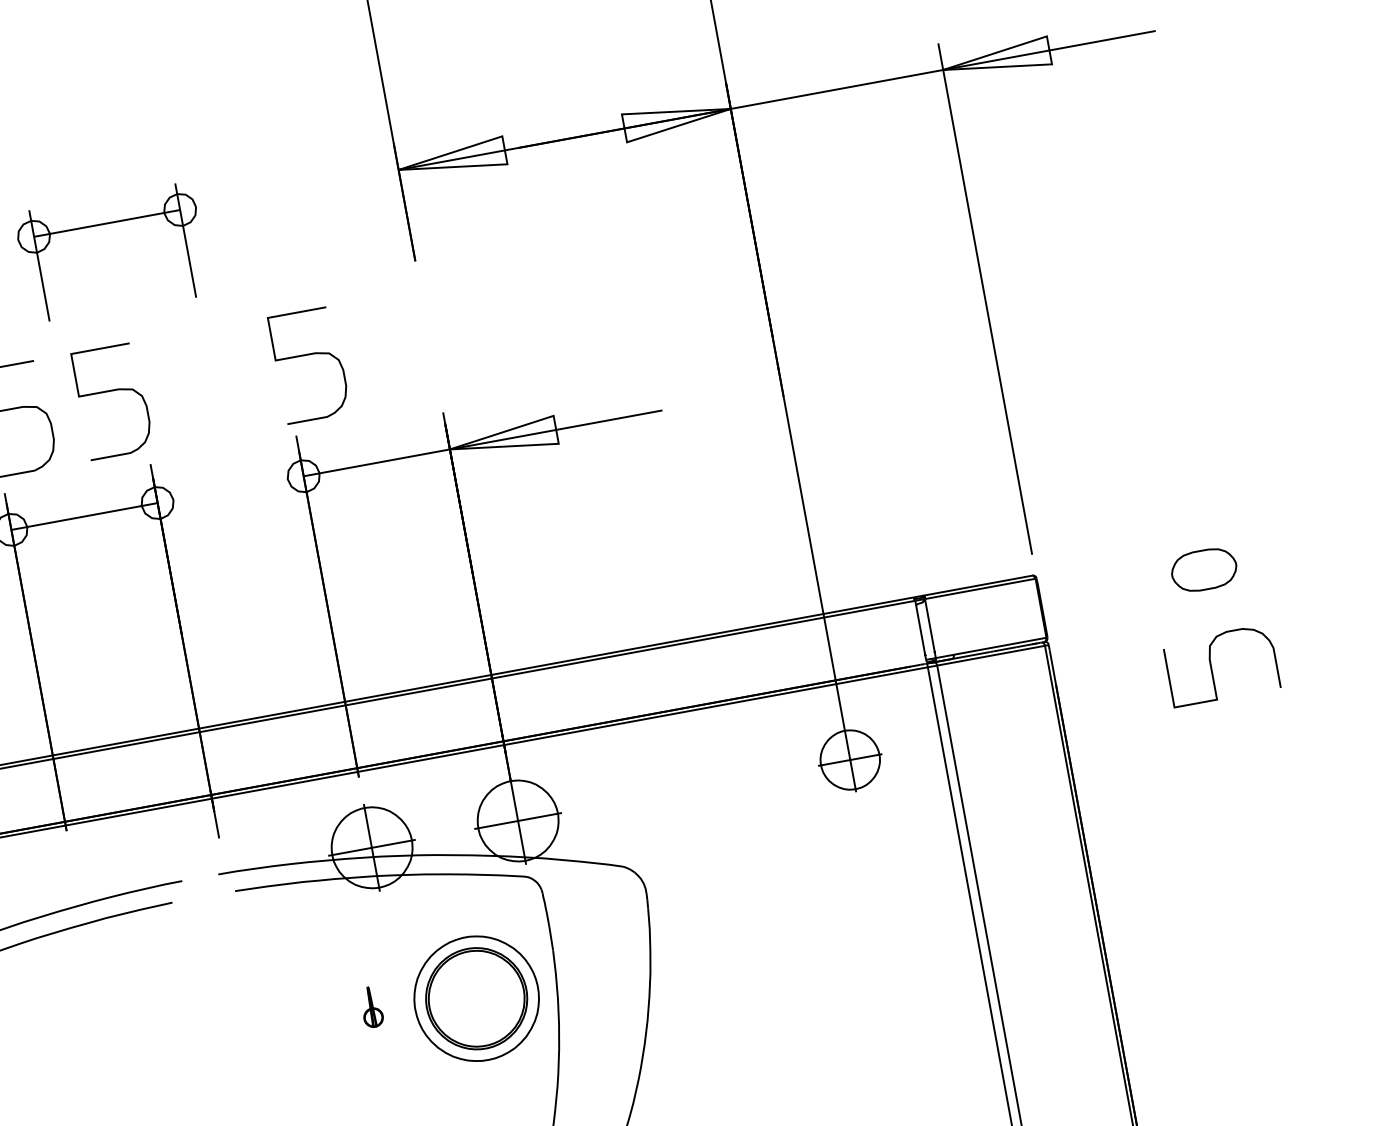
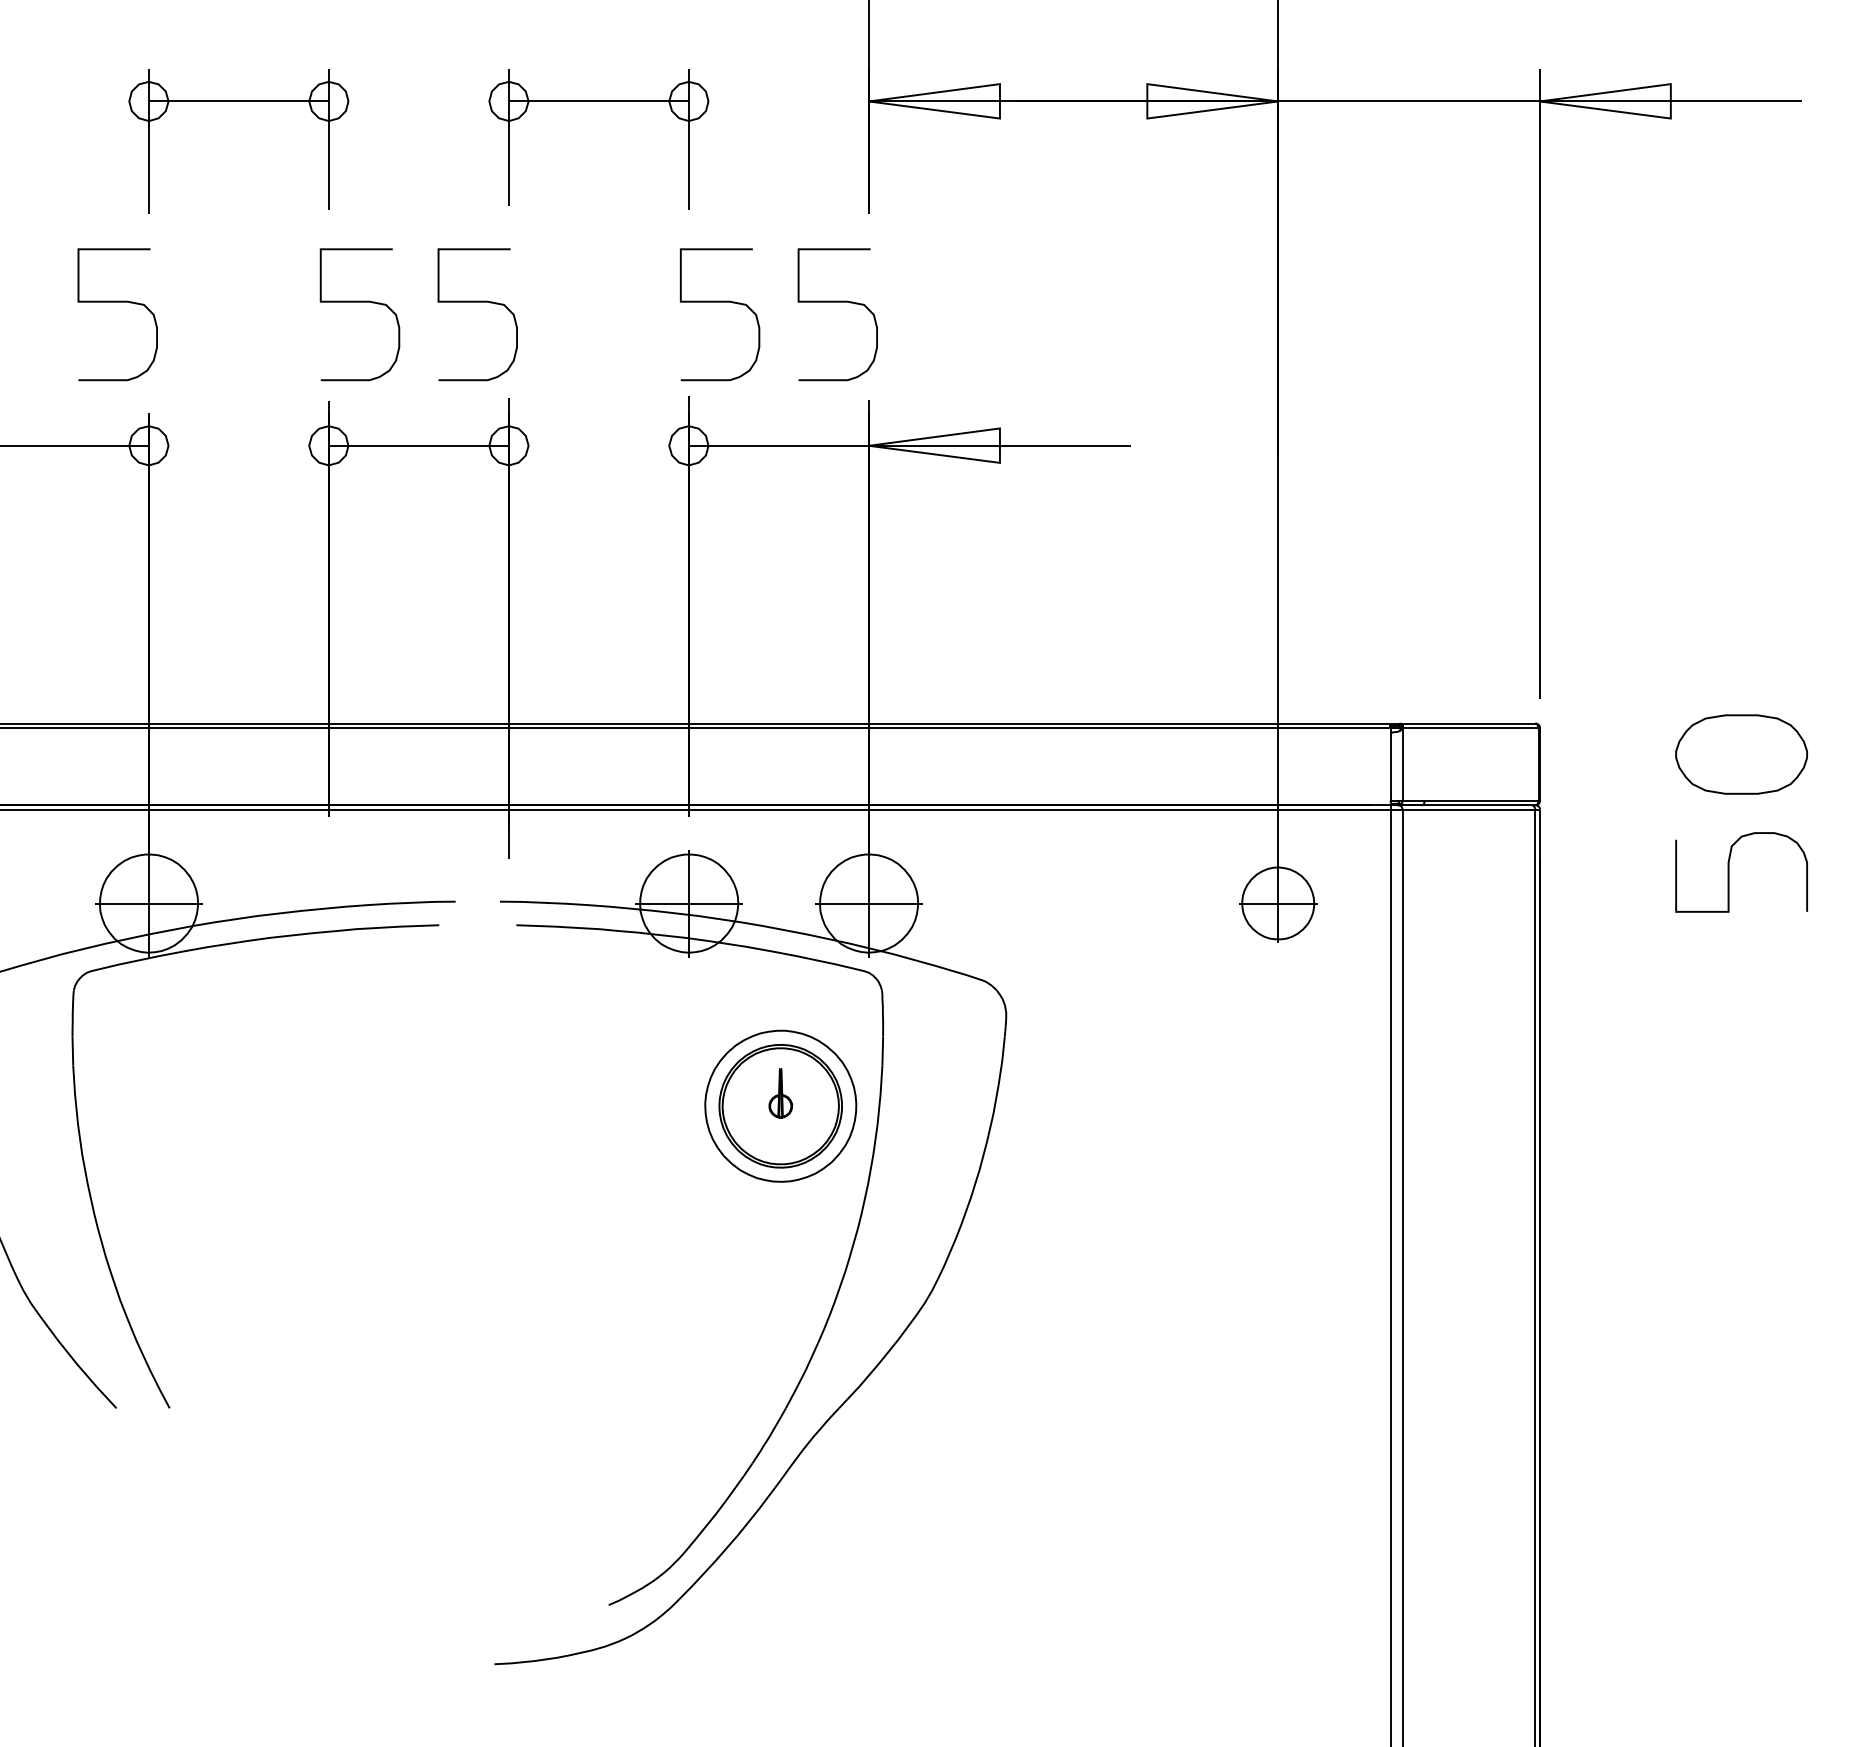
part: (106, 223) -> (598, 101), moved
curve: (402, 337) -> (837, 302), added
part: (1204, 570) -> (1741, 754), size x1.67
part: (371, 1007) -> (780, 1093), moved

